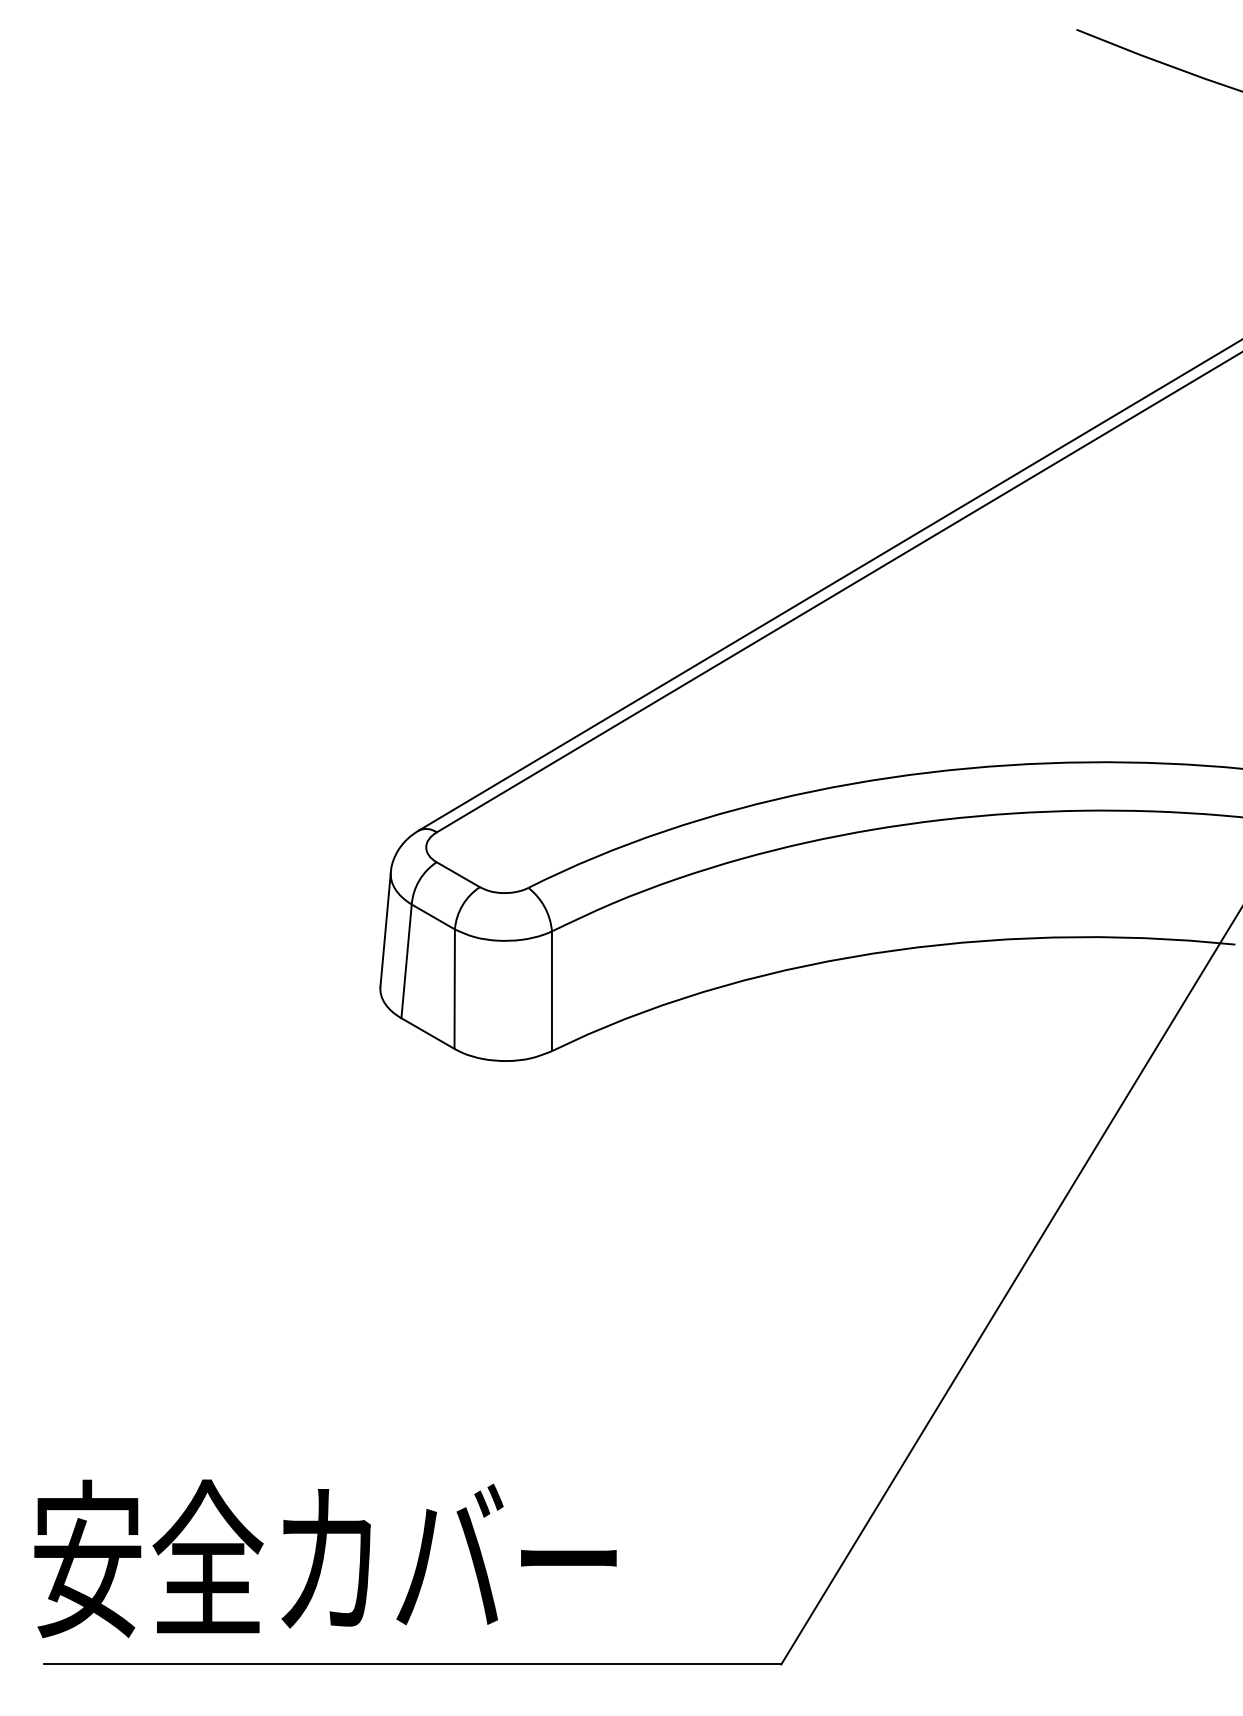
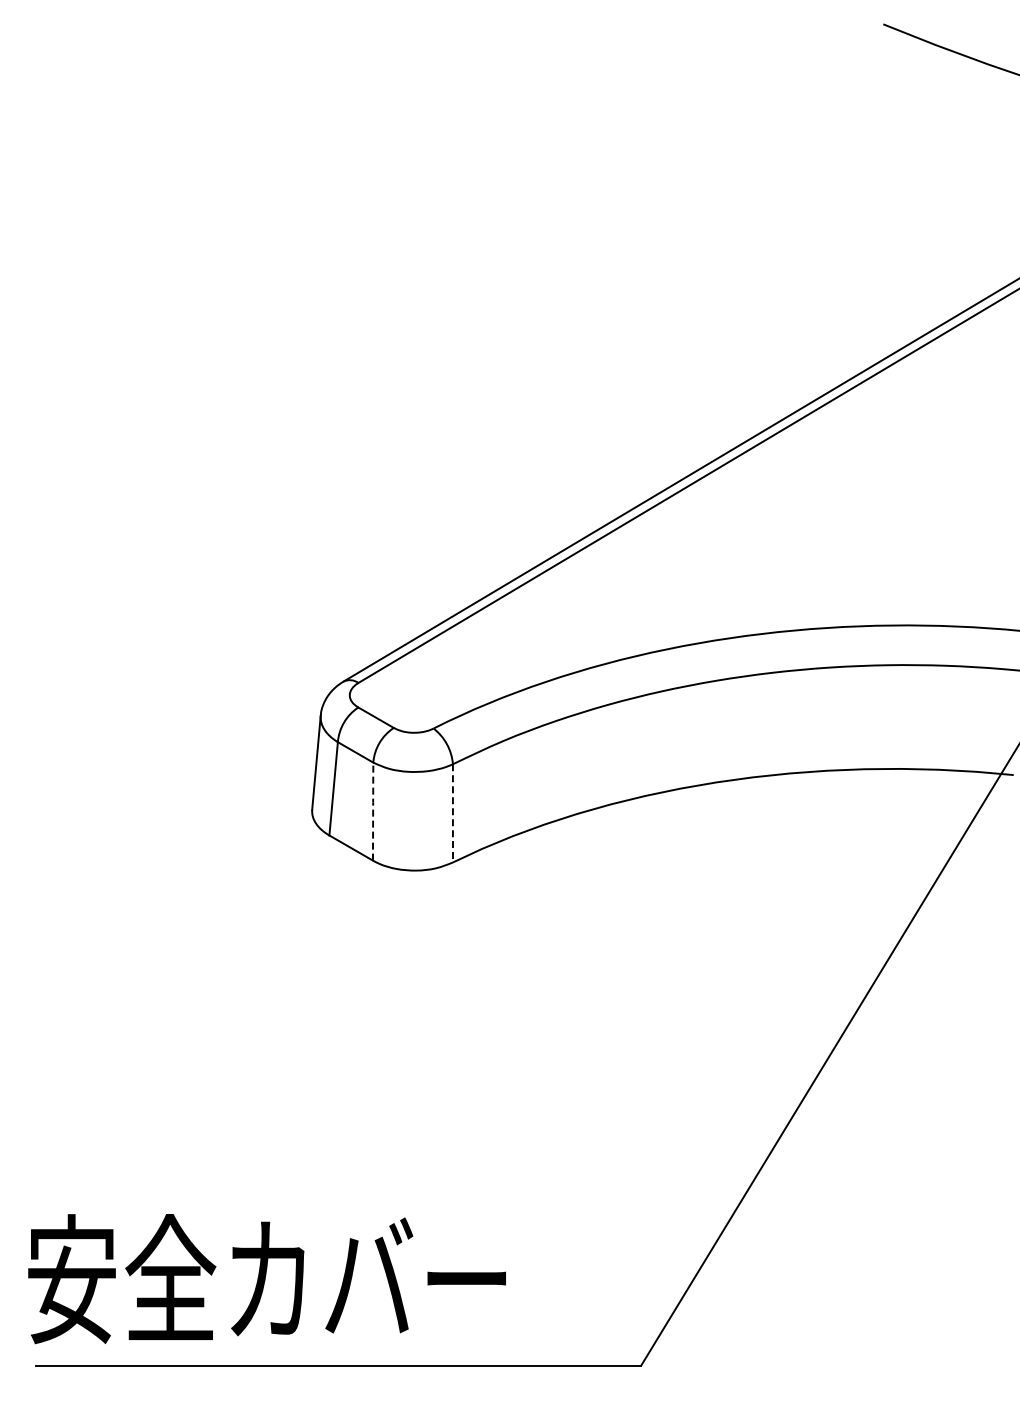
line: (455, 989) -> (373, 811), solid -> dashed
line: (551, 992) -> (452, 814), solid -> dashed

